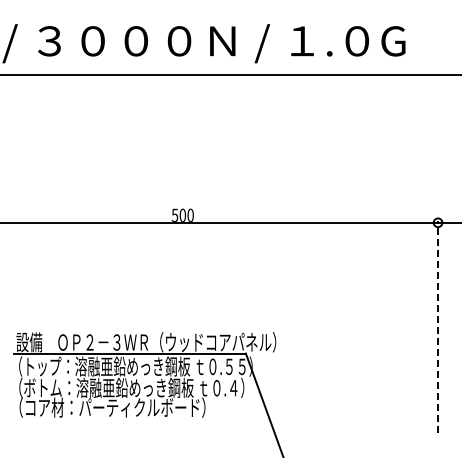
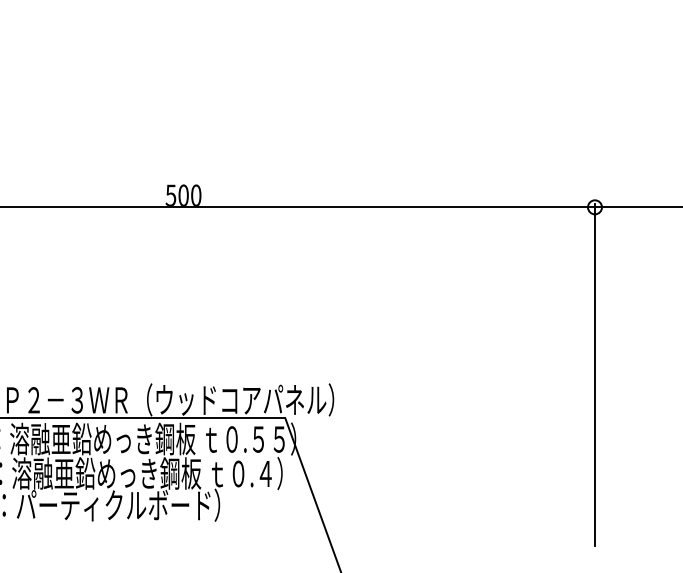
line: (438, 326) -> (595, 374), dashed -> solid

